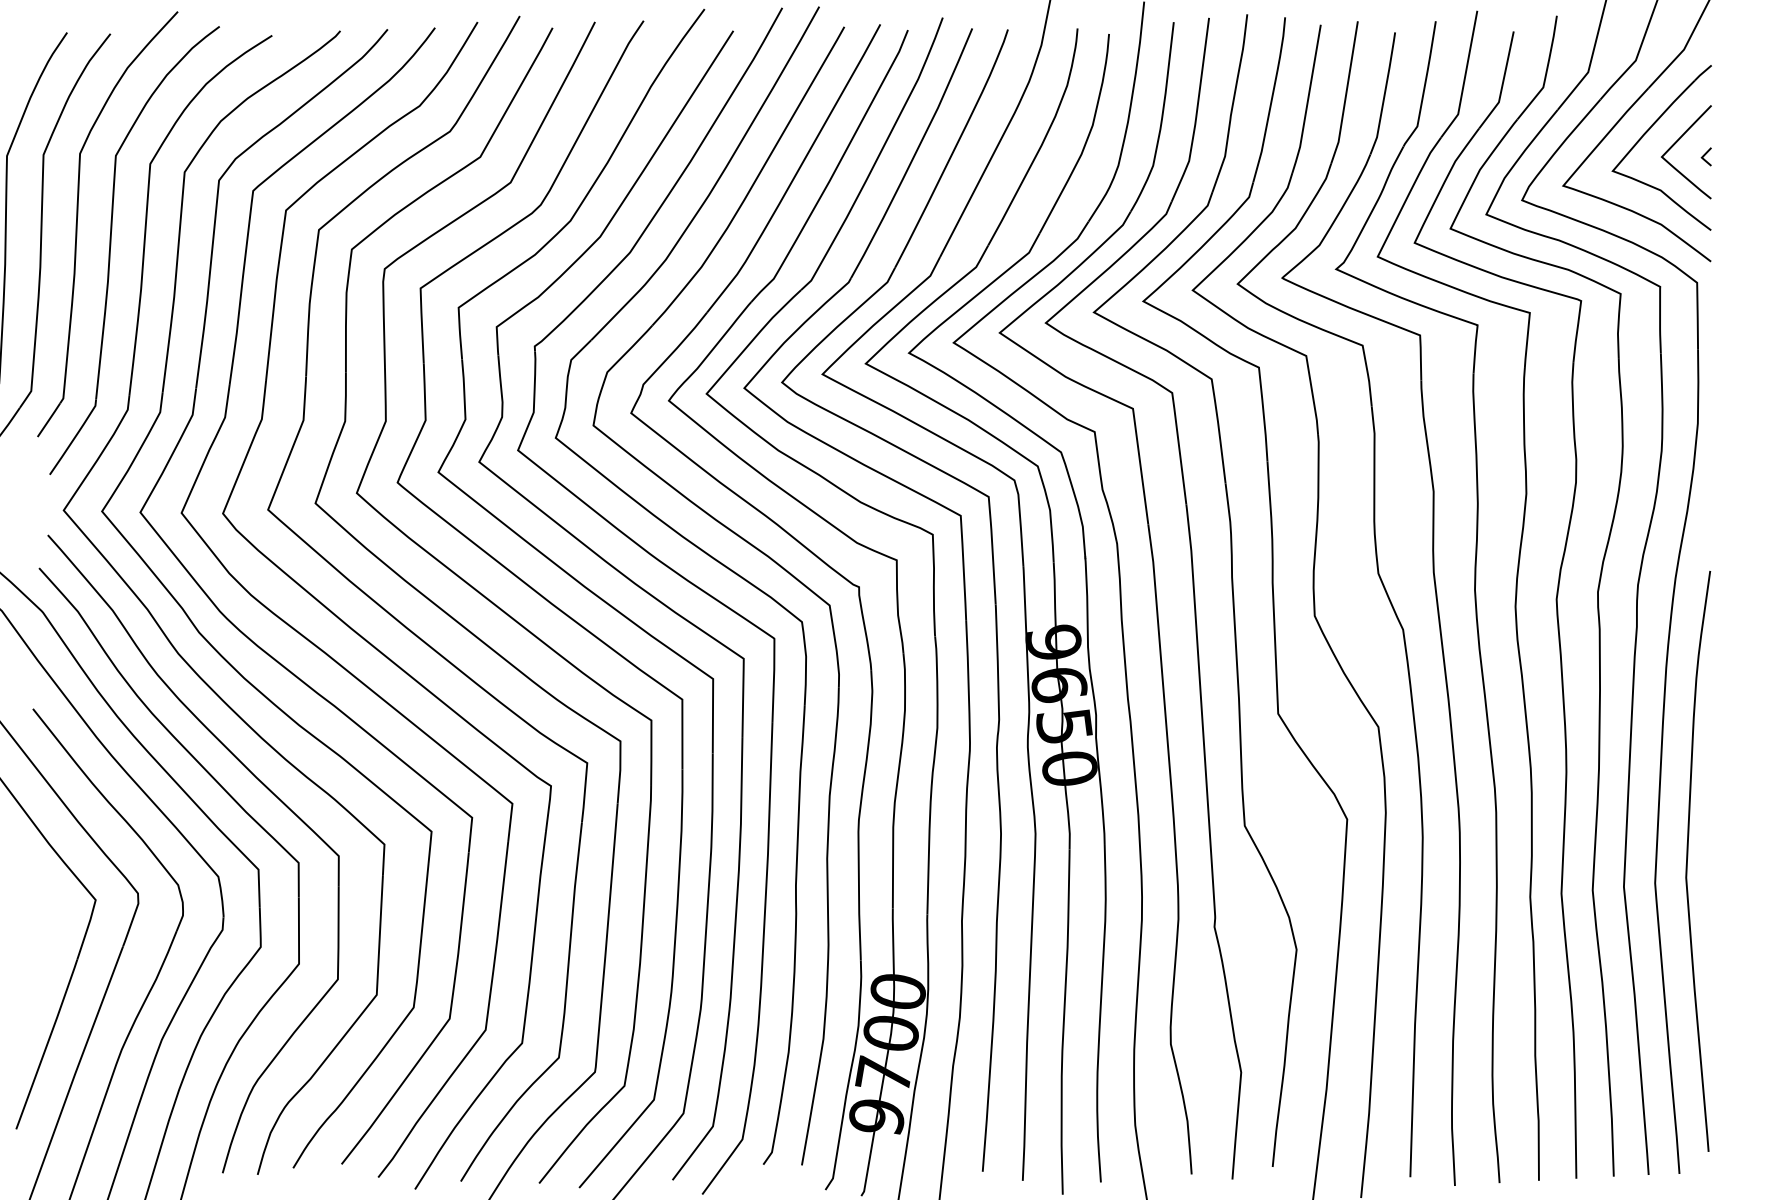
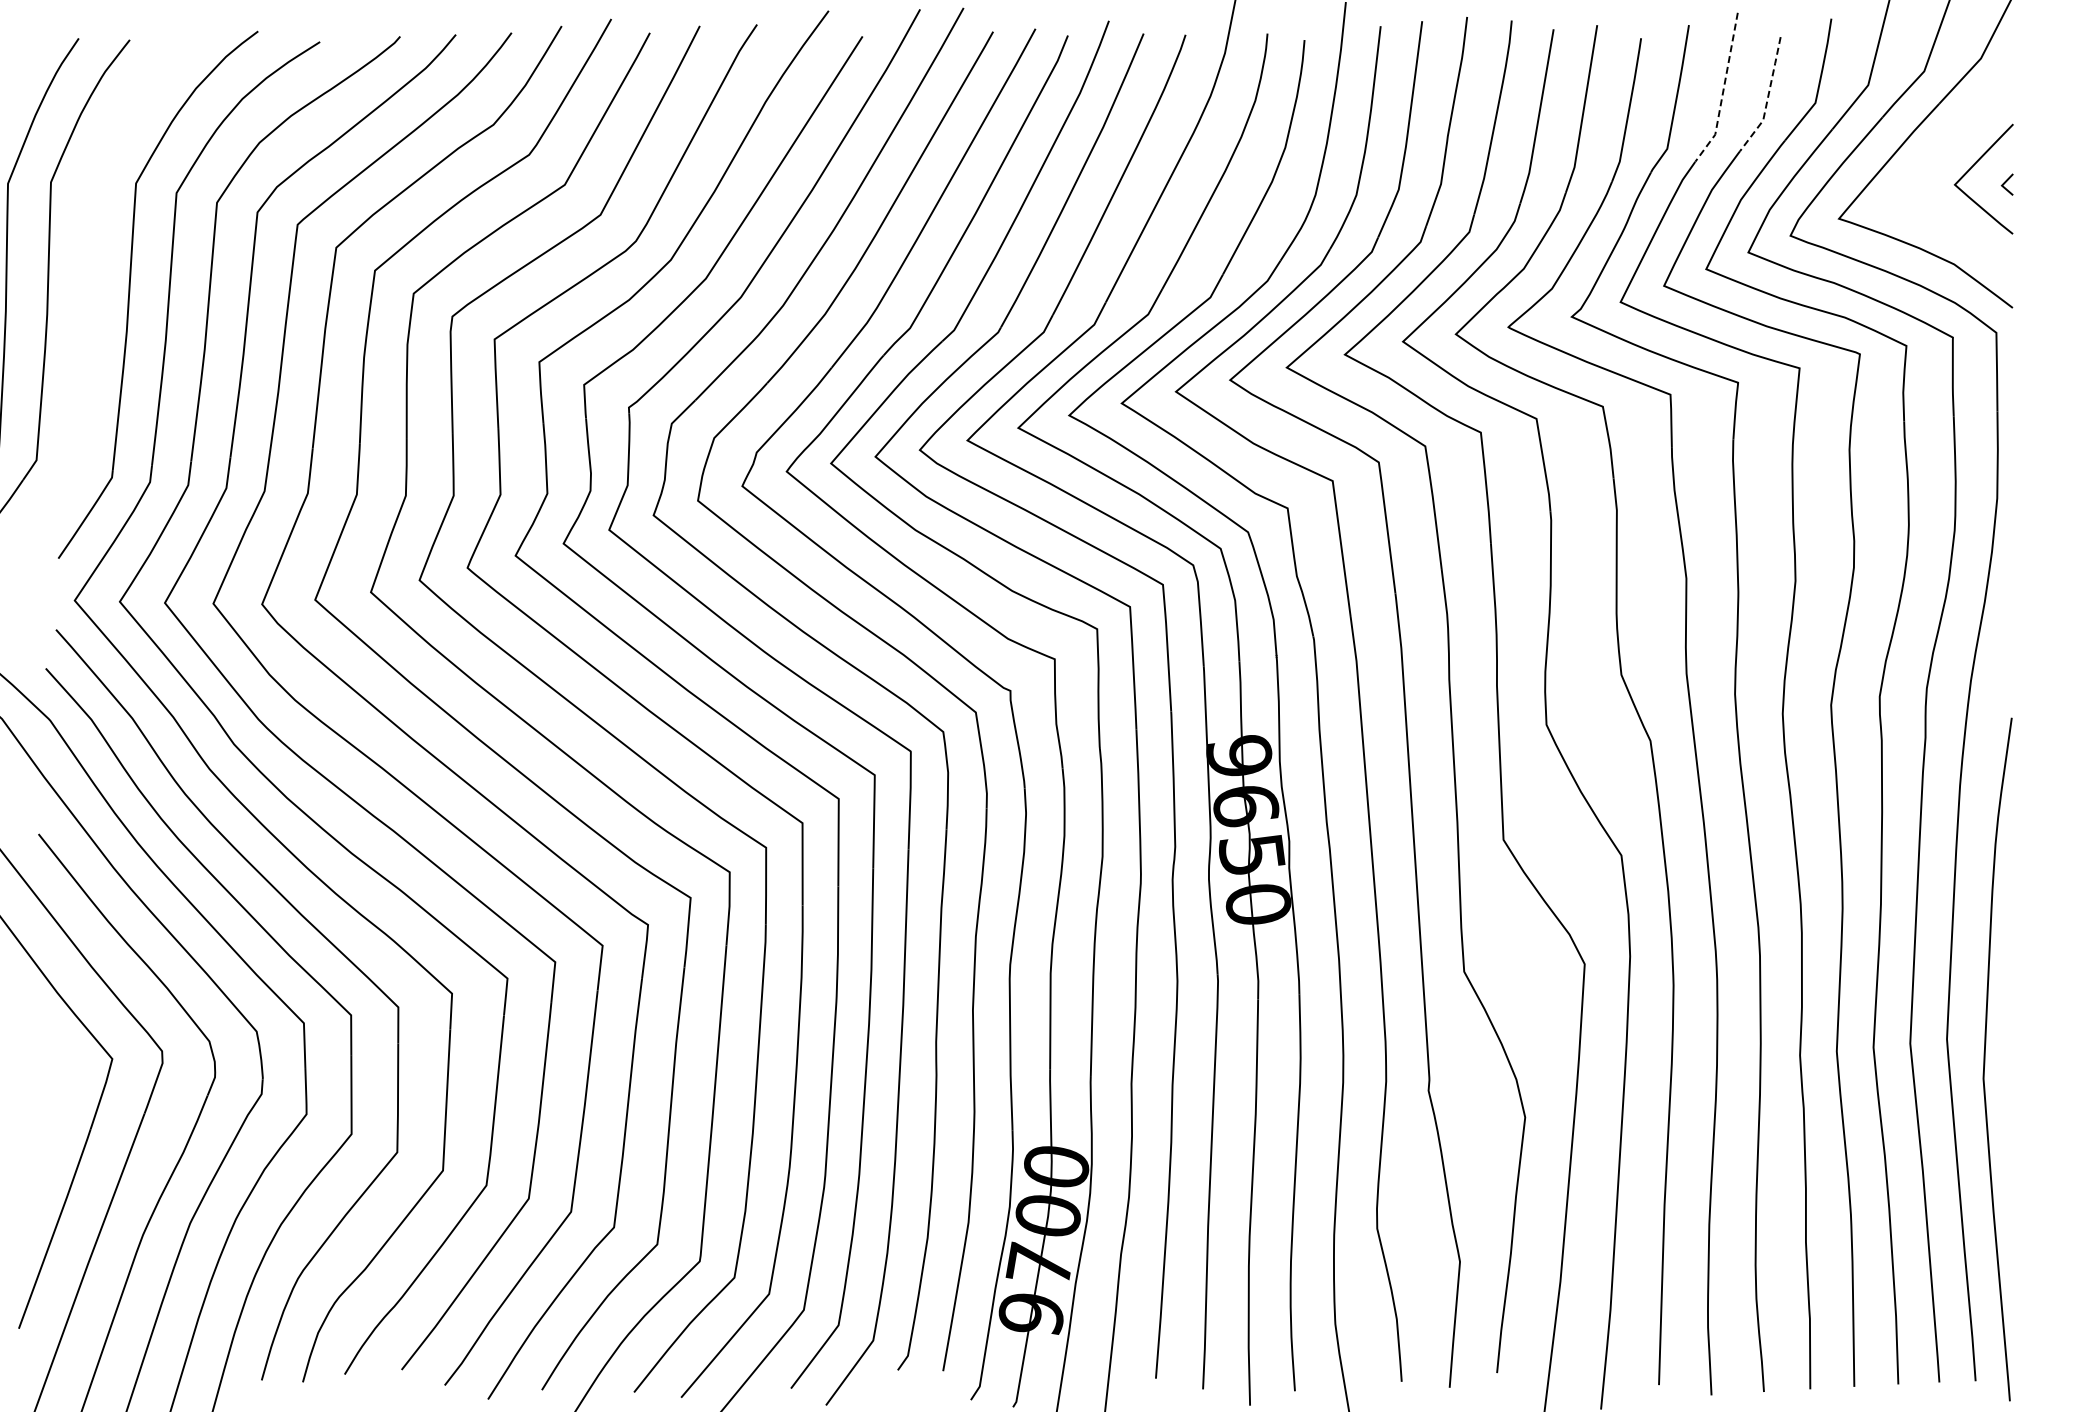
line: (1465, 78) -> (1723, 92), solid -> dashed
line: (1502, 83) -> (1767, 98), solid -> dashed
part: (1647, 132) -> (1937, 156), removed
part: (77, 223) -> (91, 262), removed
curve: (1687, 861) -> (1985, 1059), moved

